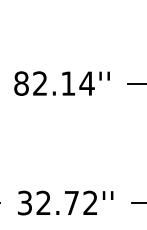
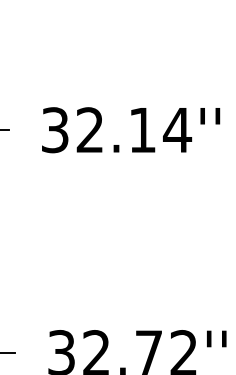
text: (21, 83) -> (55, 129), 82.14'' -> 32.14''

